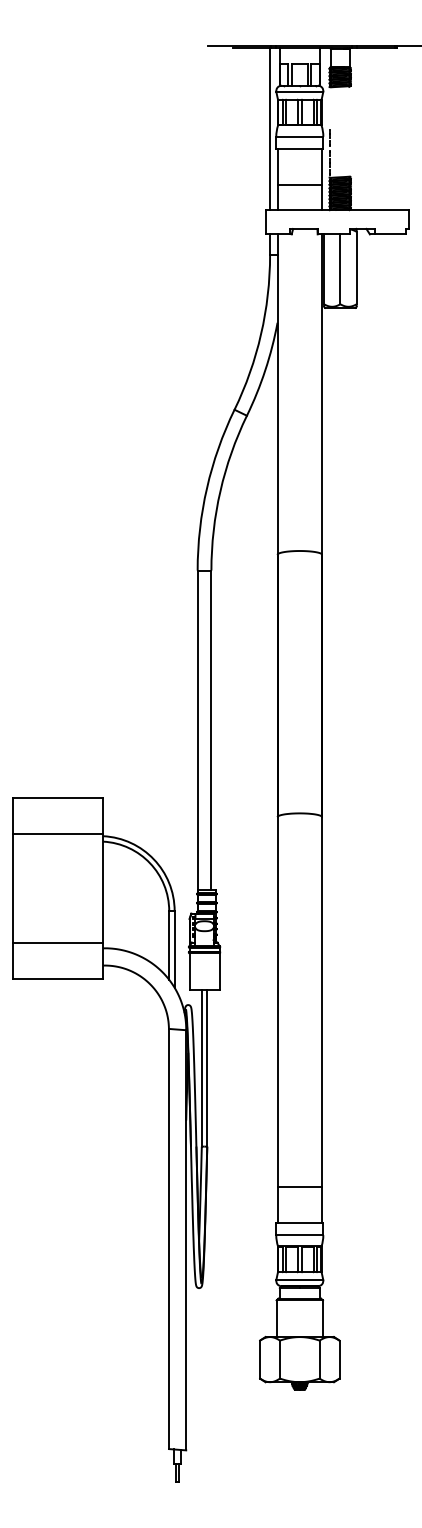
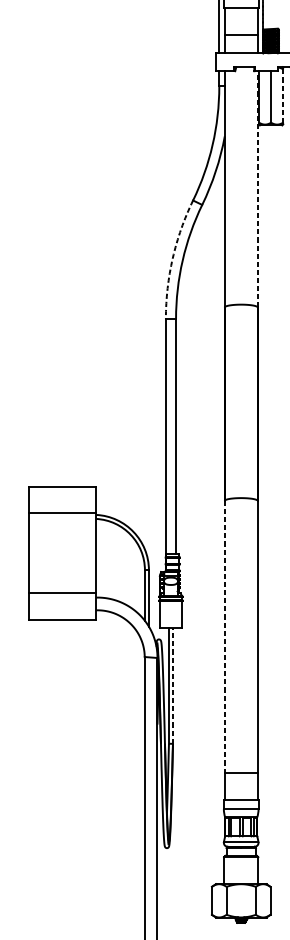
line: (356, 268) -> (283, 96), solid -> dashed
line: (322, 394) -> (257, 189), solid -> dashed
arc: (207, 488) -> (173, 258), solid -> dashed
line: (277, 1001) -> (224, 636), solid -> dashed
line: (207, 1068) -> (173, 686), solid -> dashed

